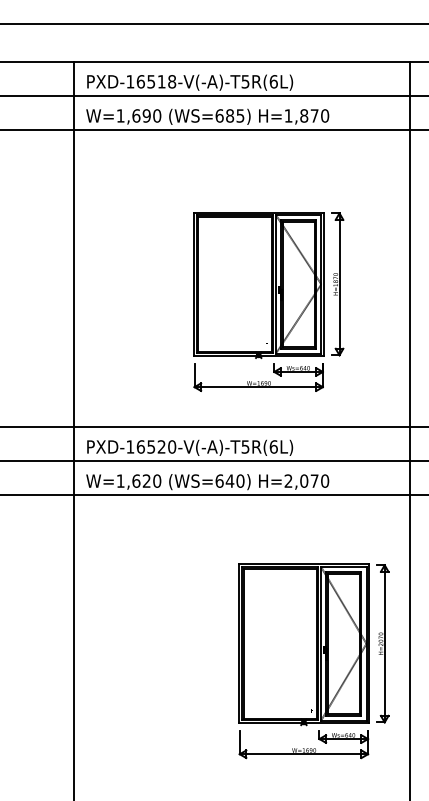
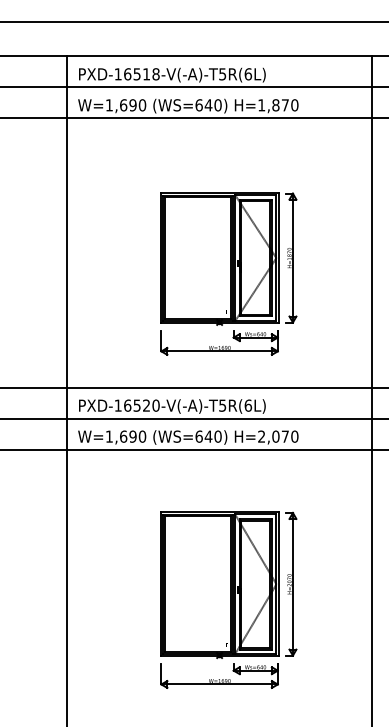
text: (234, 116) -> (212, 105), (WS=685) -> (WS=640)
part: (268, 301) -> (228, 273), moved
text: (146, 480) -> (132, 436), W=1,620 -> W=1,690
part: (313, 660) -> (228, 599), moved

